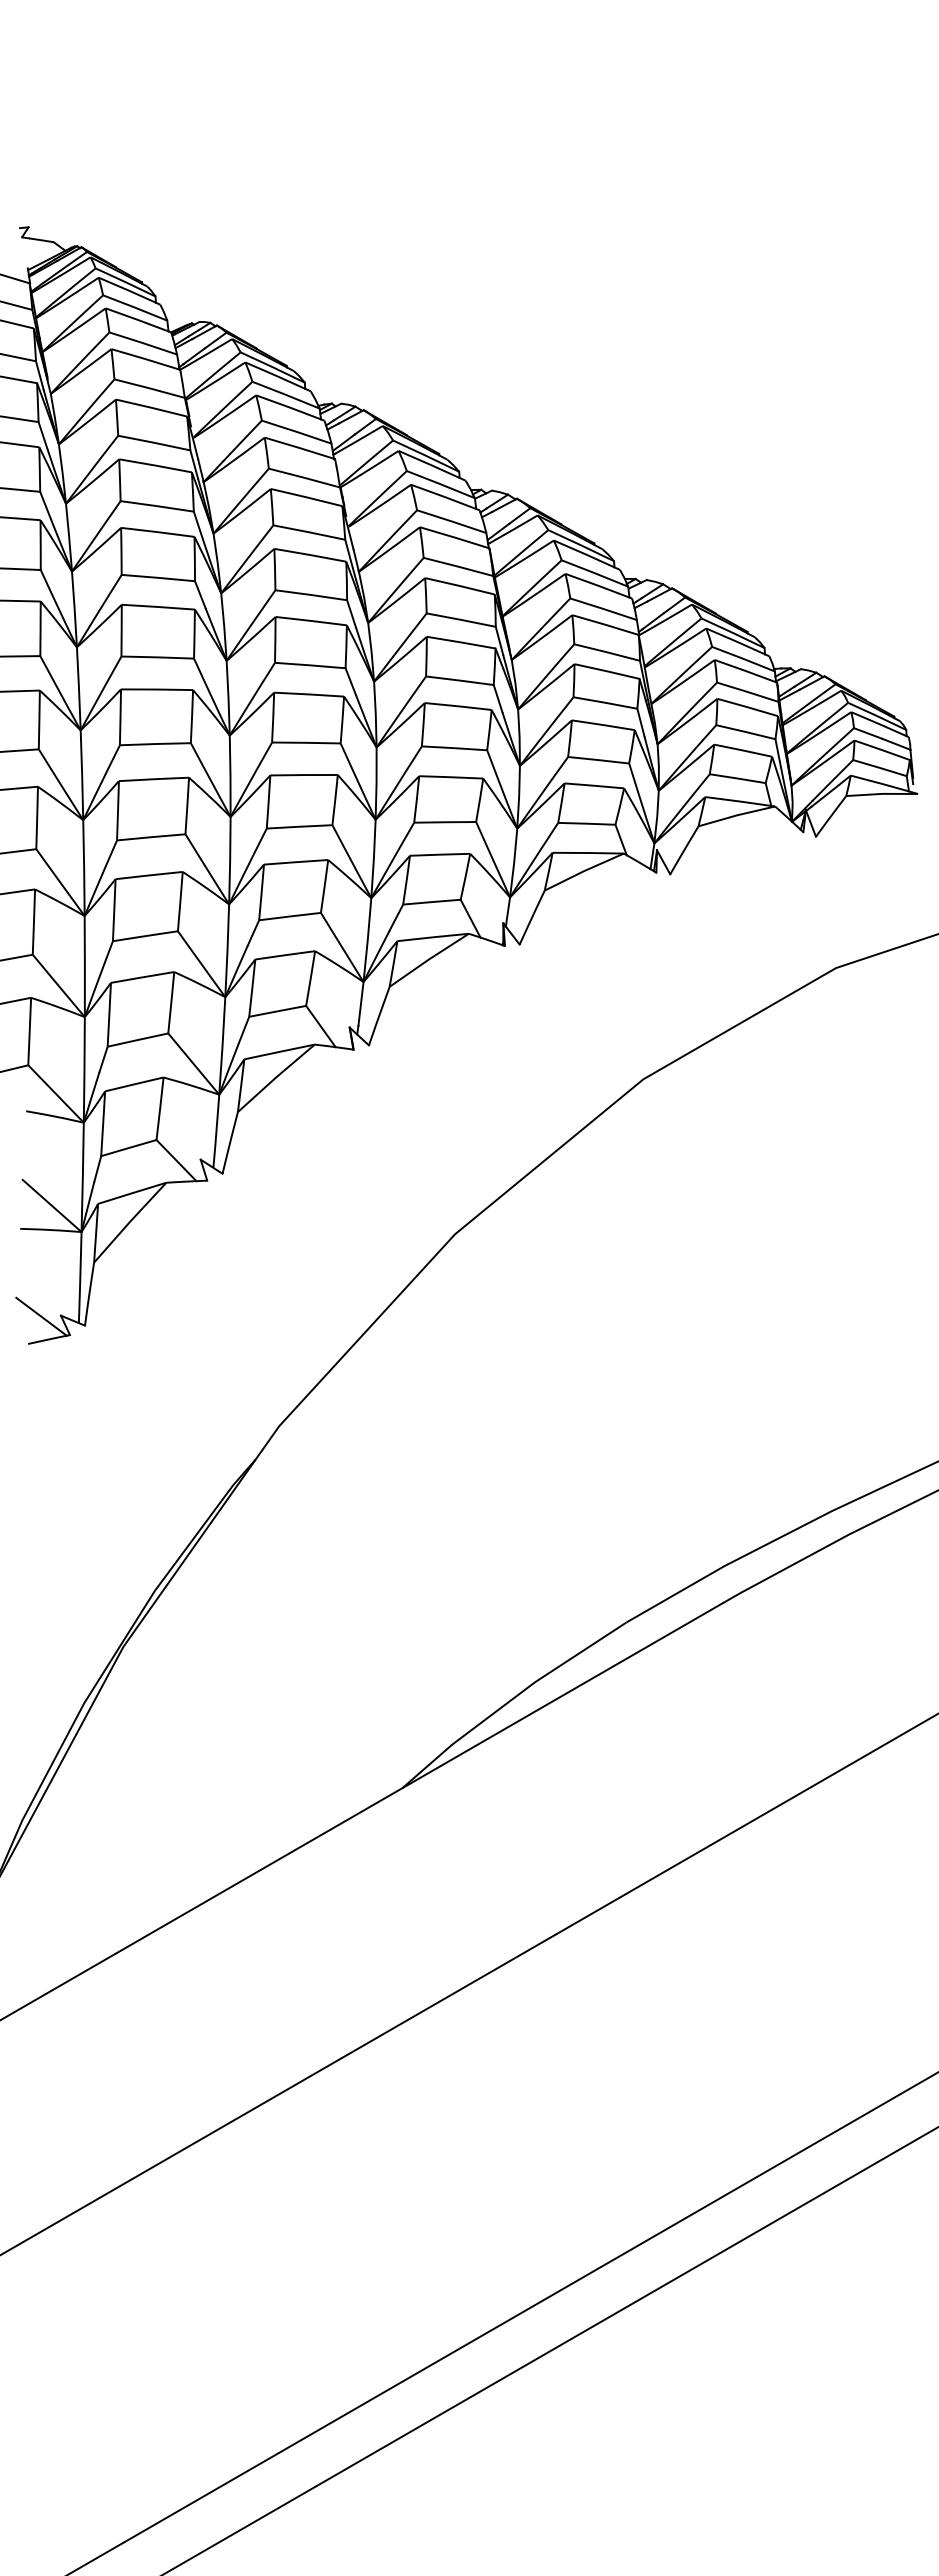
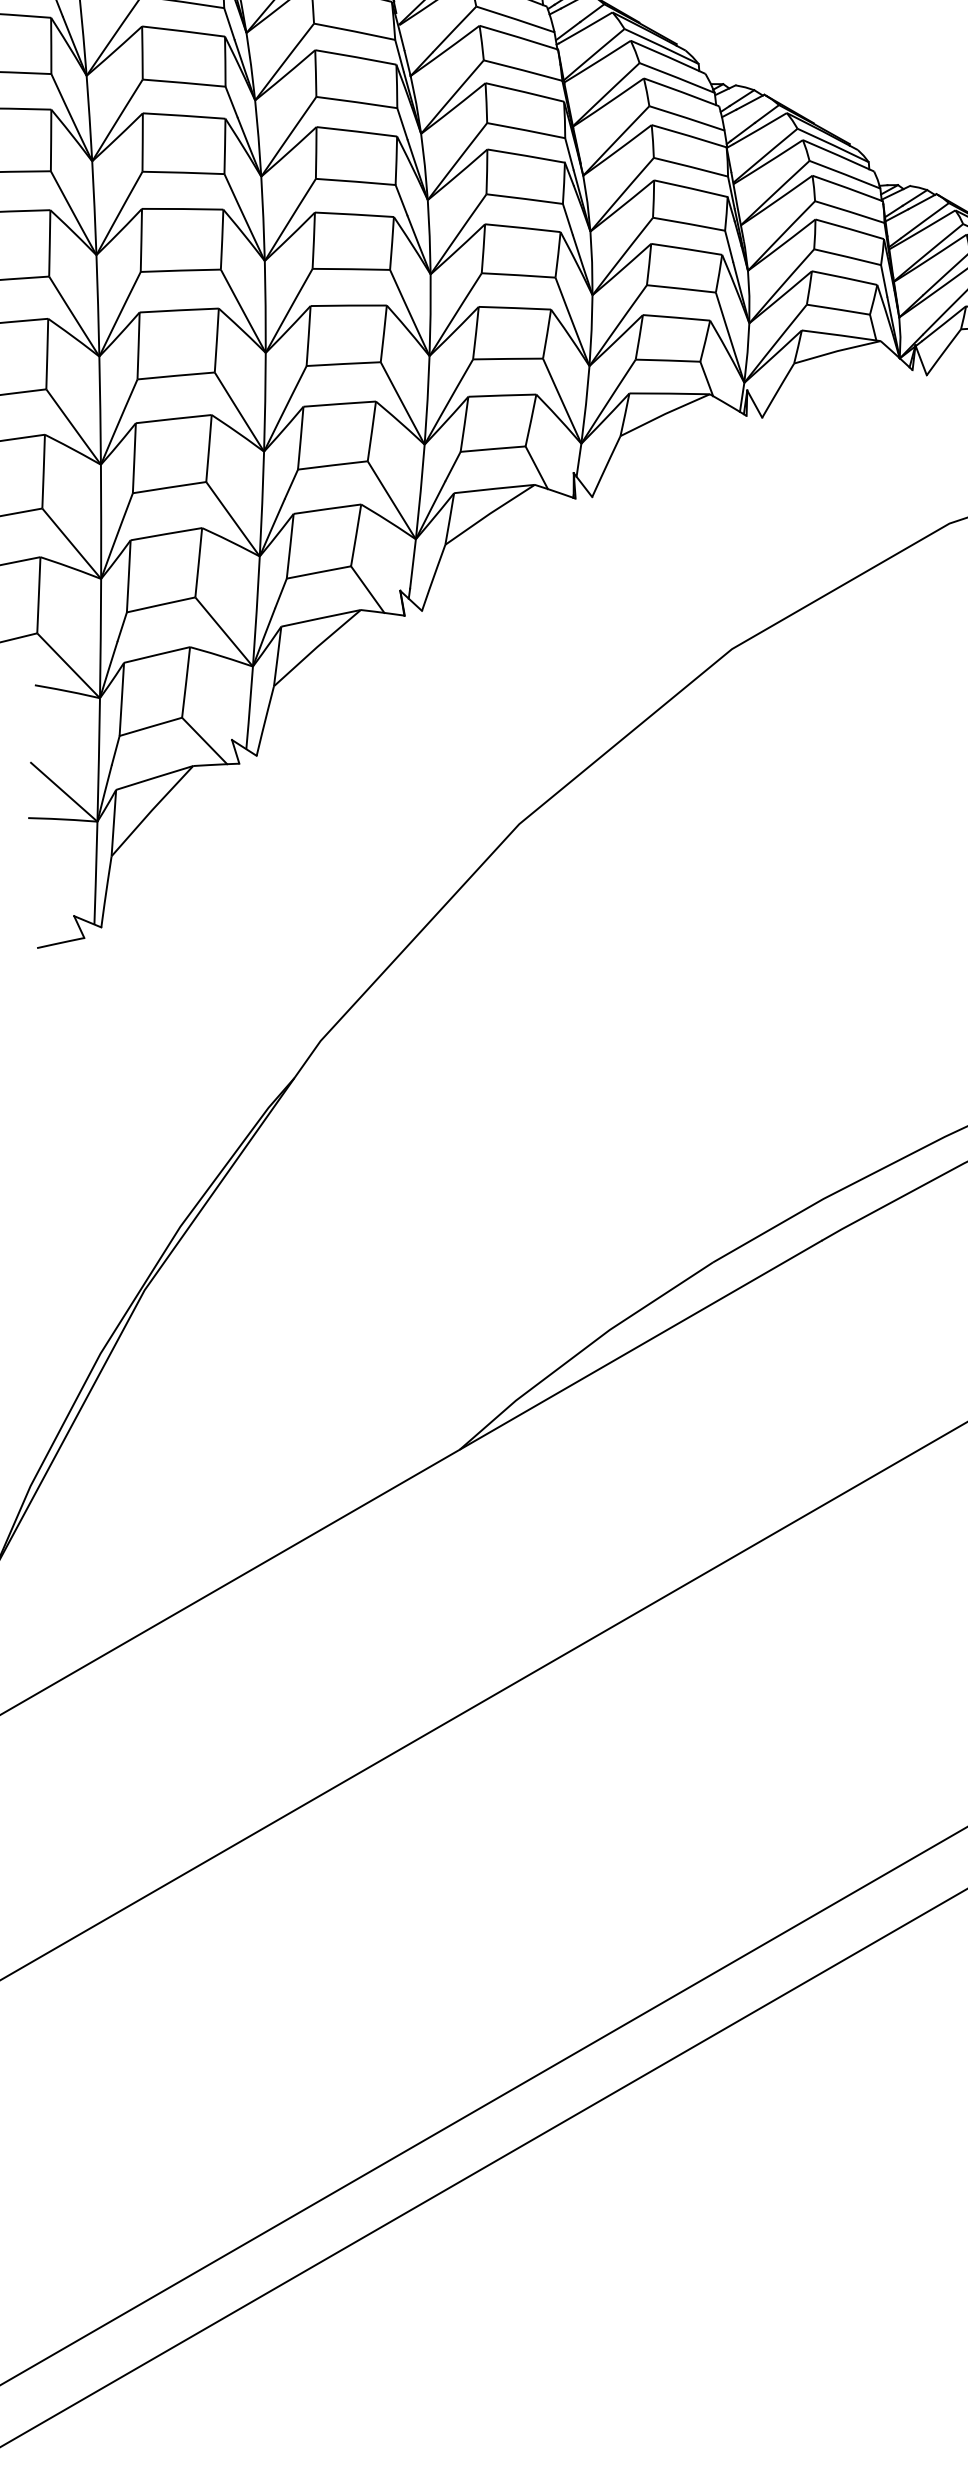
line: (41, 1316) -> (52, 917), removed

